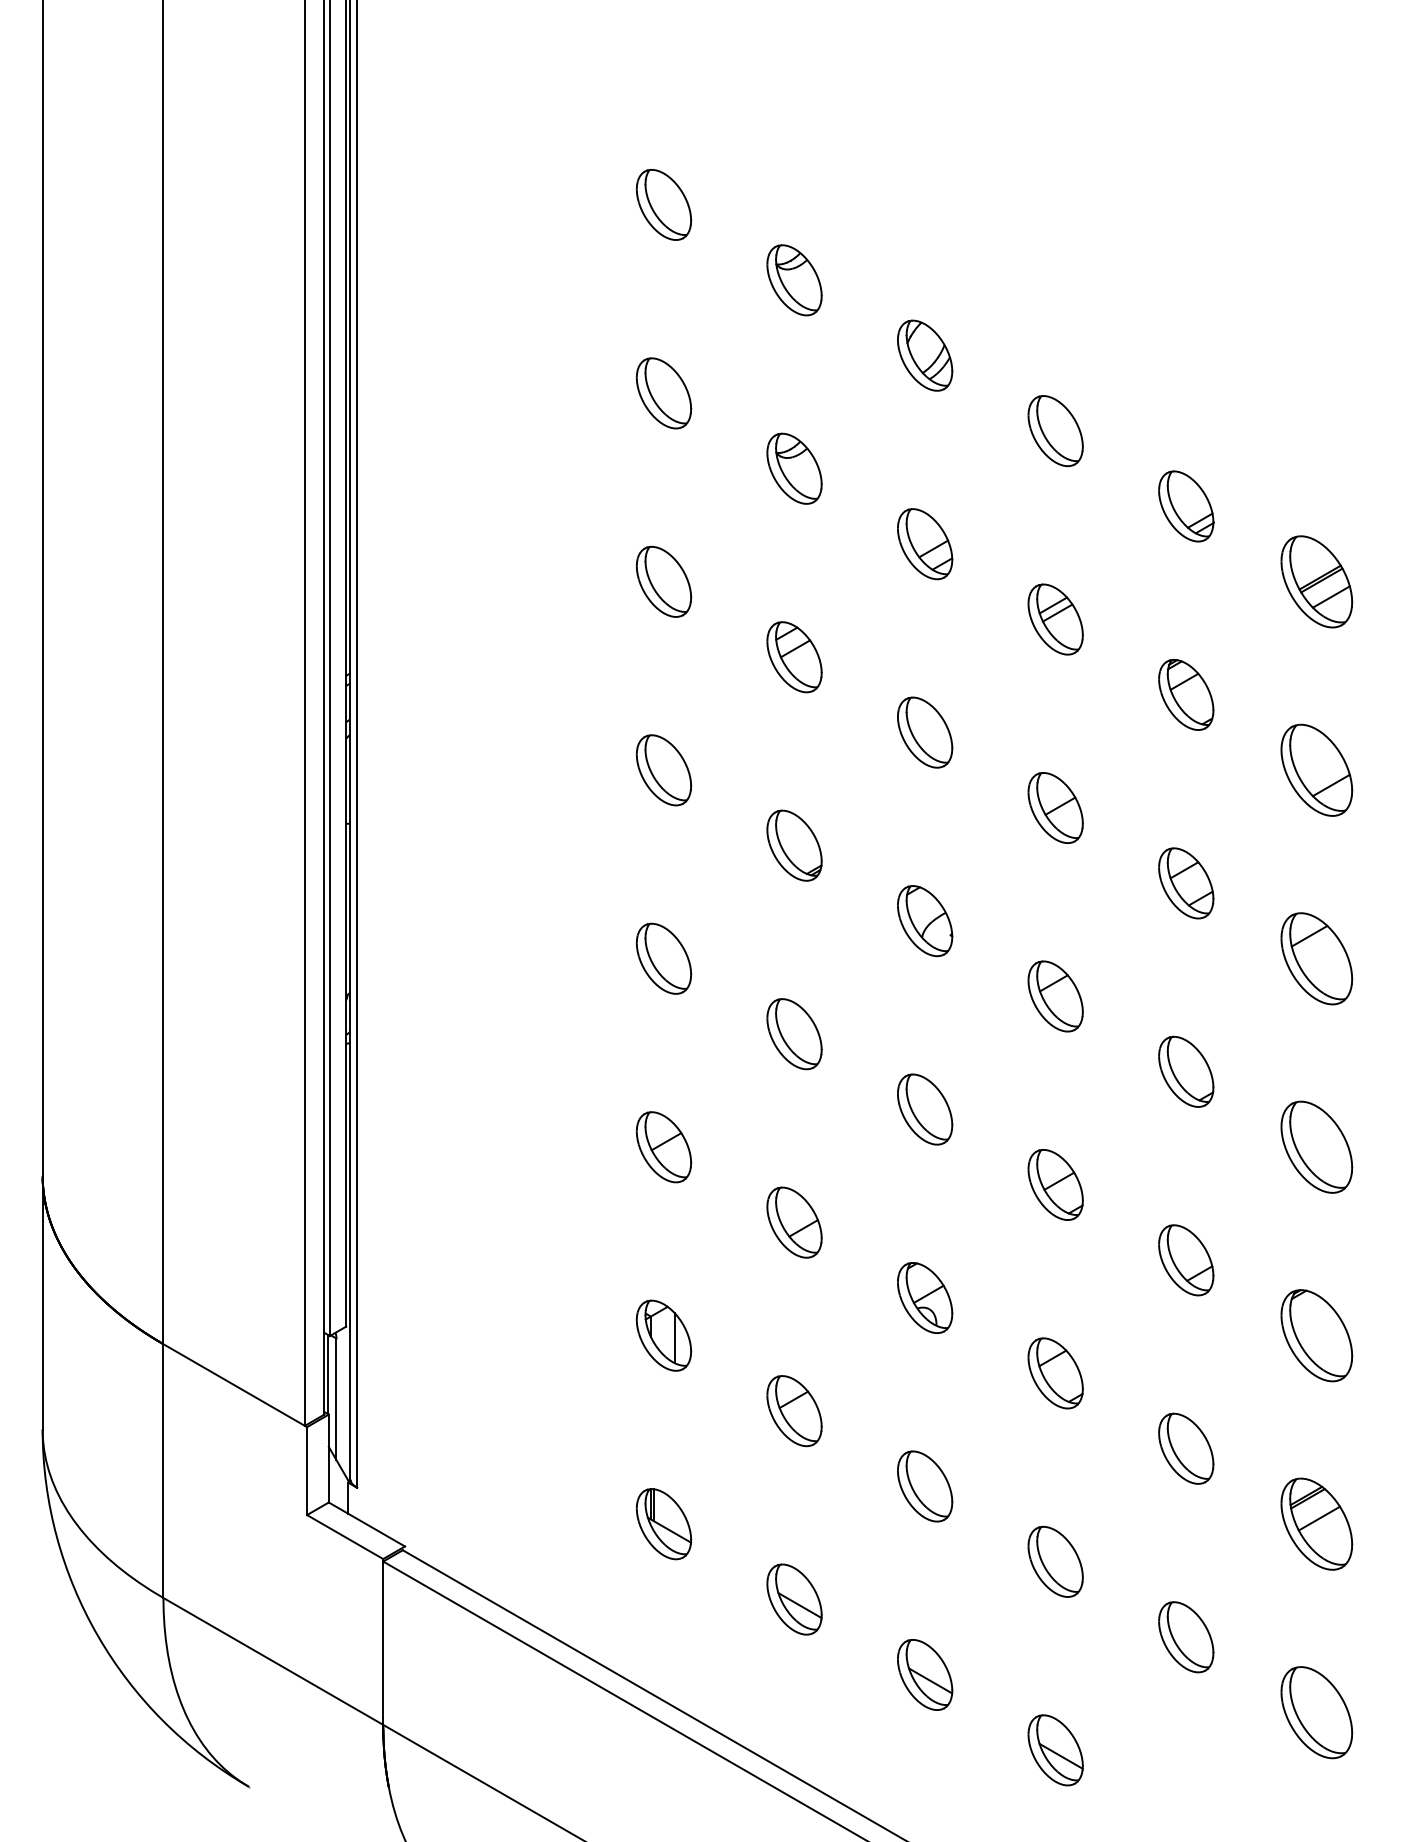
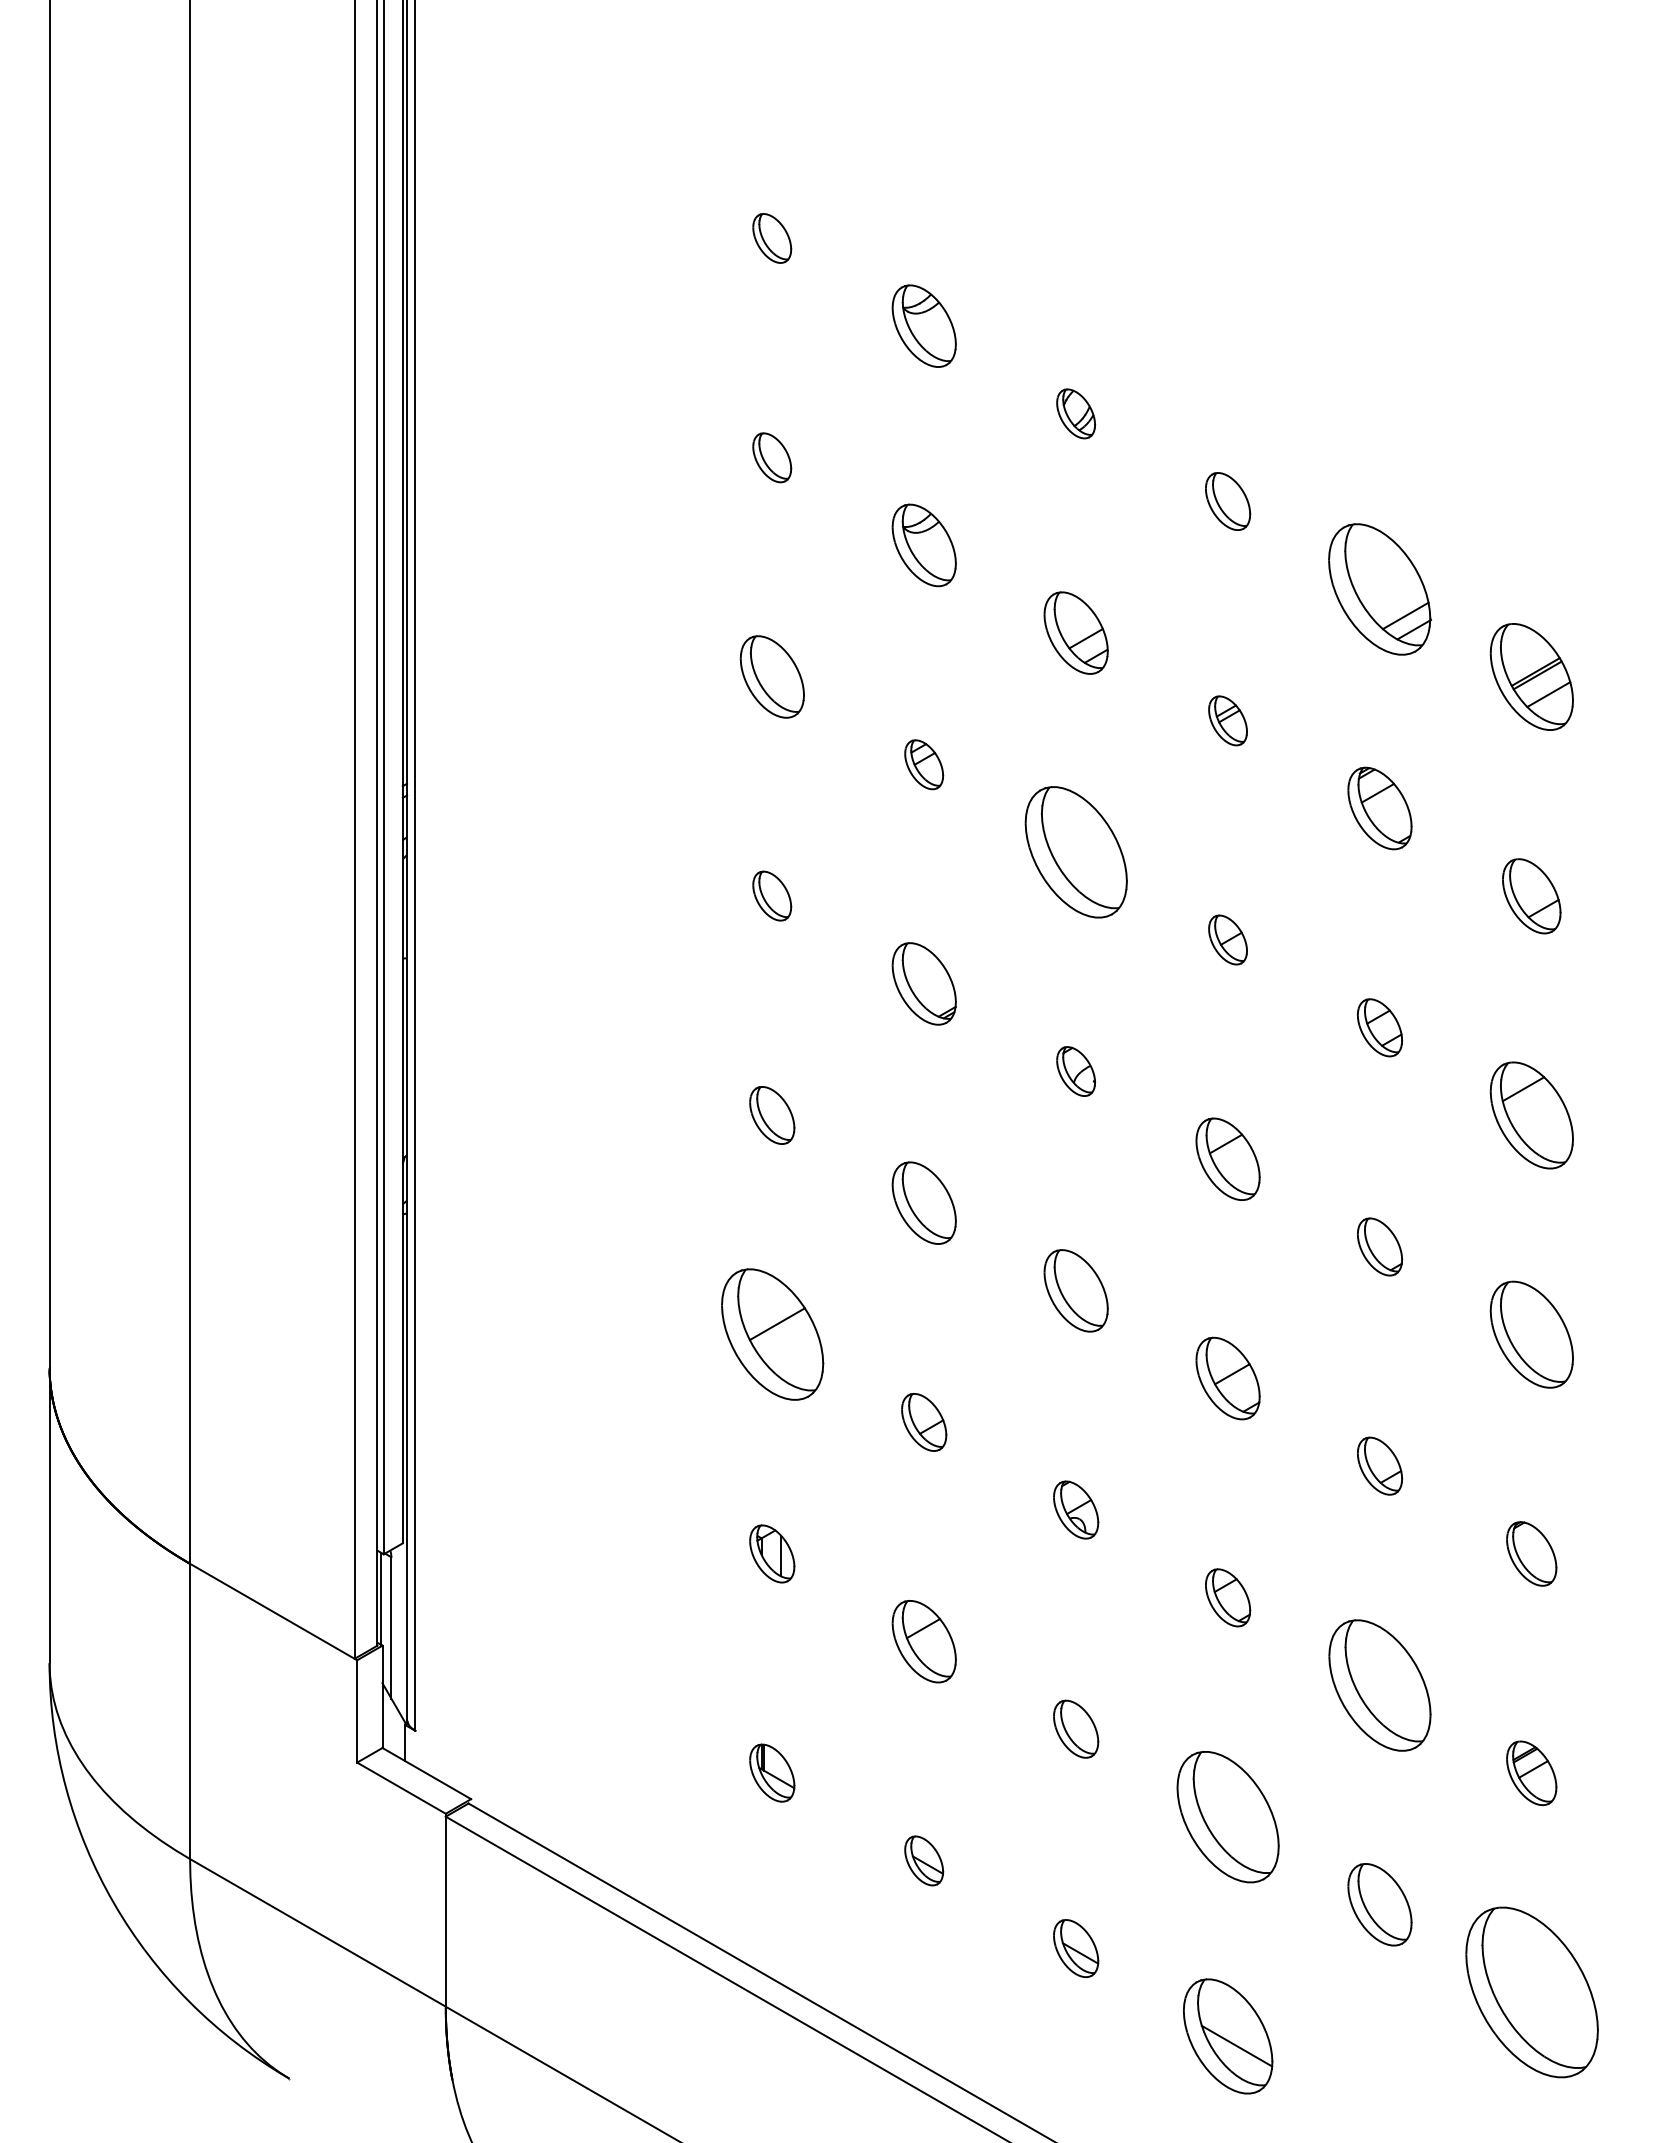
part: (663, 204) -> (771, 238), size x0.6
part: (924, 355) -> (1075, 413), size x0.6
part: (663, 393) -> (771, 457), size x0.6
part: (1055, 431) -> (1227, 501), size x0.7
part: (1186, 505) -> (1380, 588), size x1.6
part: (1055, 619) -> (1227, 720), size x0.6
part: (793, 657) -> (923, 764), size x0.6
part: (924, 732) -> (1075, 852), size x1.6
part: (663, 769) -> (771, 895), size x0.6
part: (1316, 770) -> (1531, 896), size x0.7
part: (1055, 807) -> (1227, 939), size x0.6
part: (1185, 883) -> (1379, 1027), size x0.7
part: (924, 921) -> (1075, 1071), size x0.6
part: (663, 958) -> (771, 1115), size x0.7
part: (1185, 1071) -> (1379, 1246), size x0.7
part: (663, 1147) -> (771, 1334), size x1.6
part: (793, 1222) -> (923, 1422), size x0.7
part: (1185, 1259) -> (1379, 1465), size x0.7
part: (924, 1297) -> (1075, 1509), size x0.7
part: (663, 1335) -> (771, 1553), size x0.7
part: (1316, 1335) -> (1531, 1553), size x0.6
part: (1055, 1373) -> (1227, 1597), size x0.7
part: (1185, 1448) -> (1379, 1685), size x1.6
part: (924, 1485) -> (1075, 1728), size x0.7
part: (663, 1523) -> (771, 1772), size x0.7
part: (1316, 1524) -> (1531, 1773), size x0.6
part: (1055, 1561) -> (1227, 1816), size x1.6
part: (793, 1599) -> (923, 1860), size x0.6
part: (924, 1674) -> (1075, 1948), size x0.7
part: (1316, 1712) -> (1531, 1992), size x1.6
part: (1055, 1749) -> (1227, 2035), size x1.4

